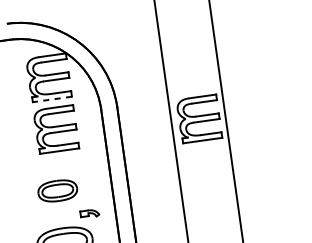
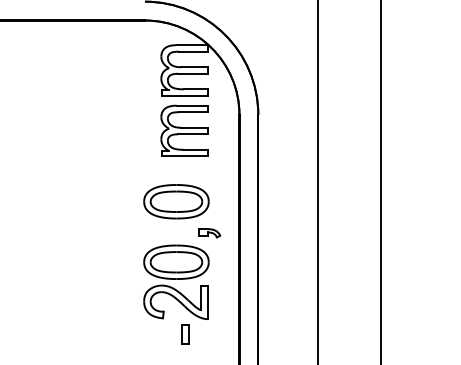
line: (52, 99) -> (185, 95), dashed -> solid
part: (199, 118) -> (350, 141), removed
part: (57, 190) -> (176, 201), size x1.43

